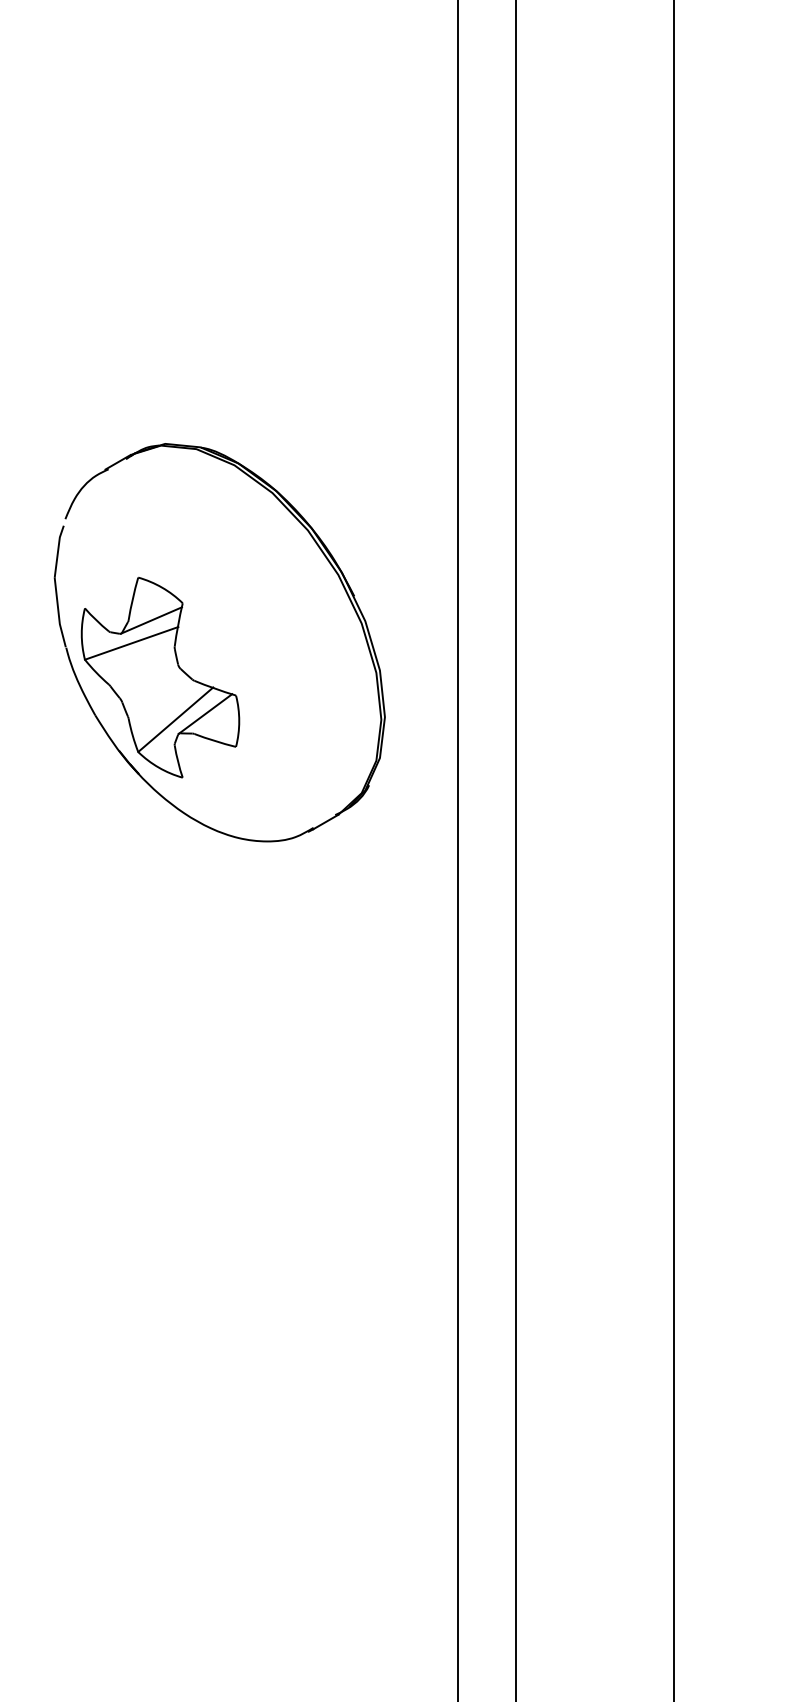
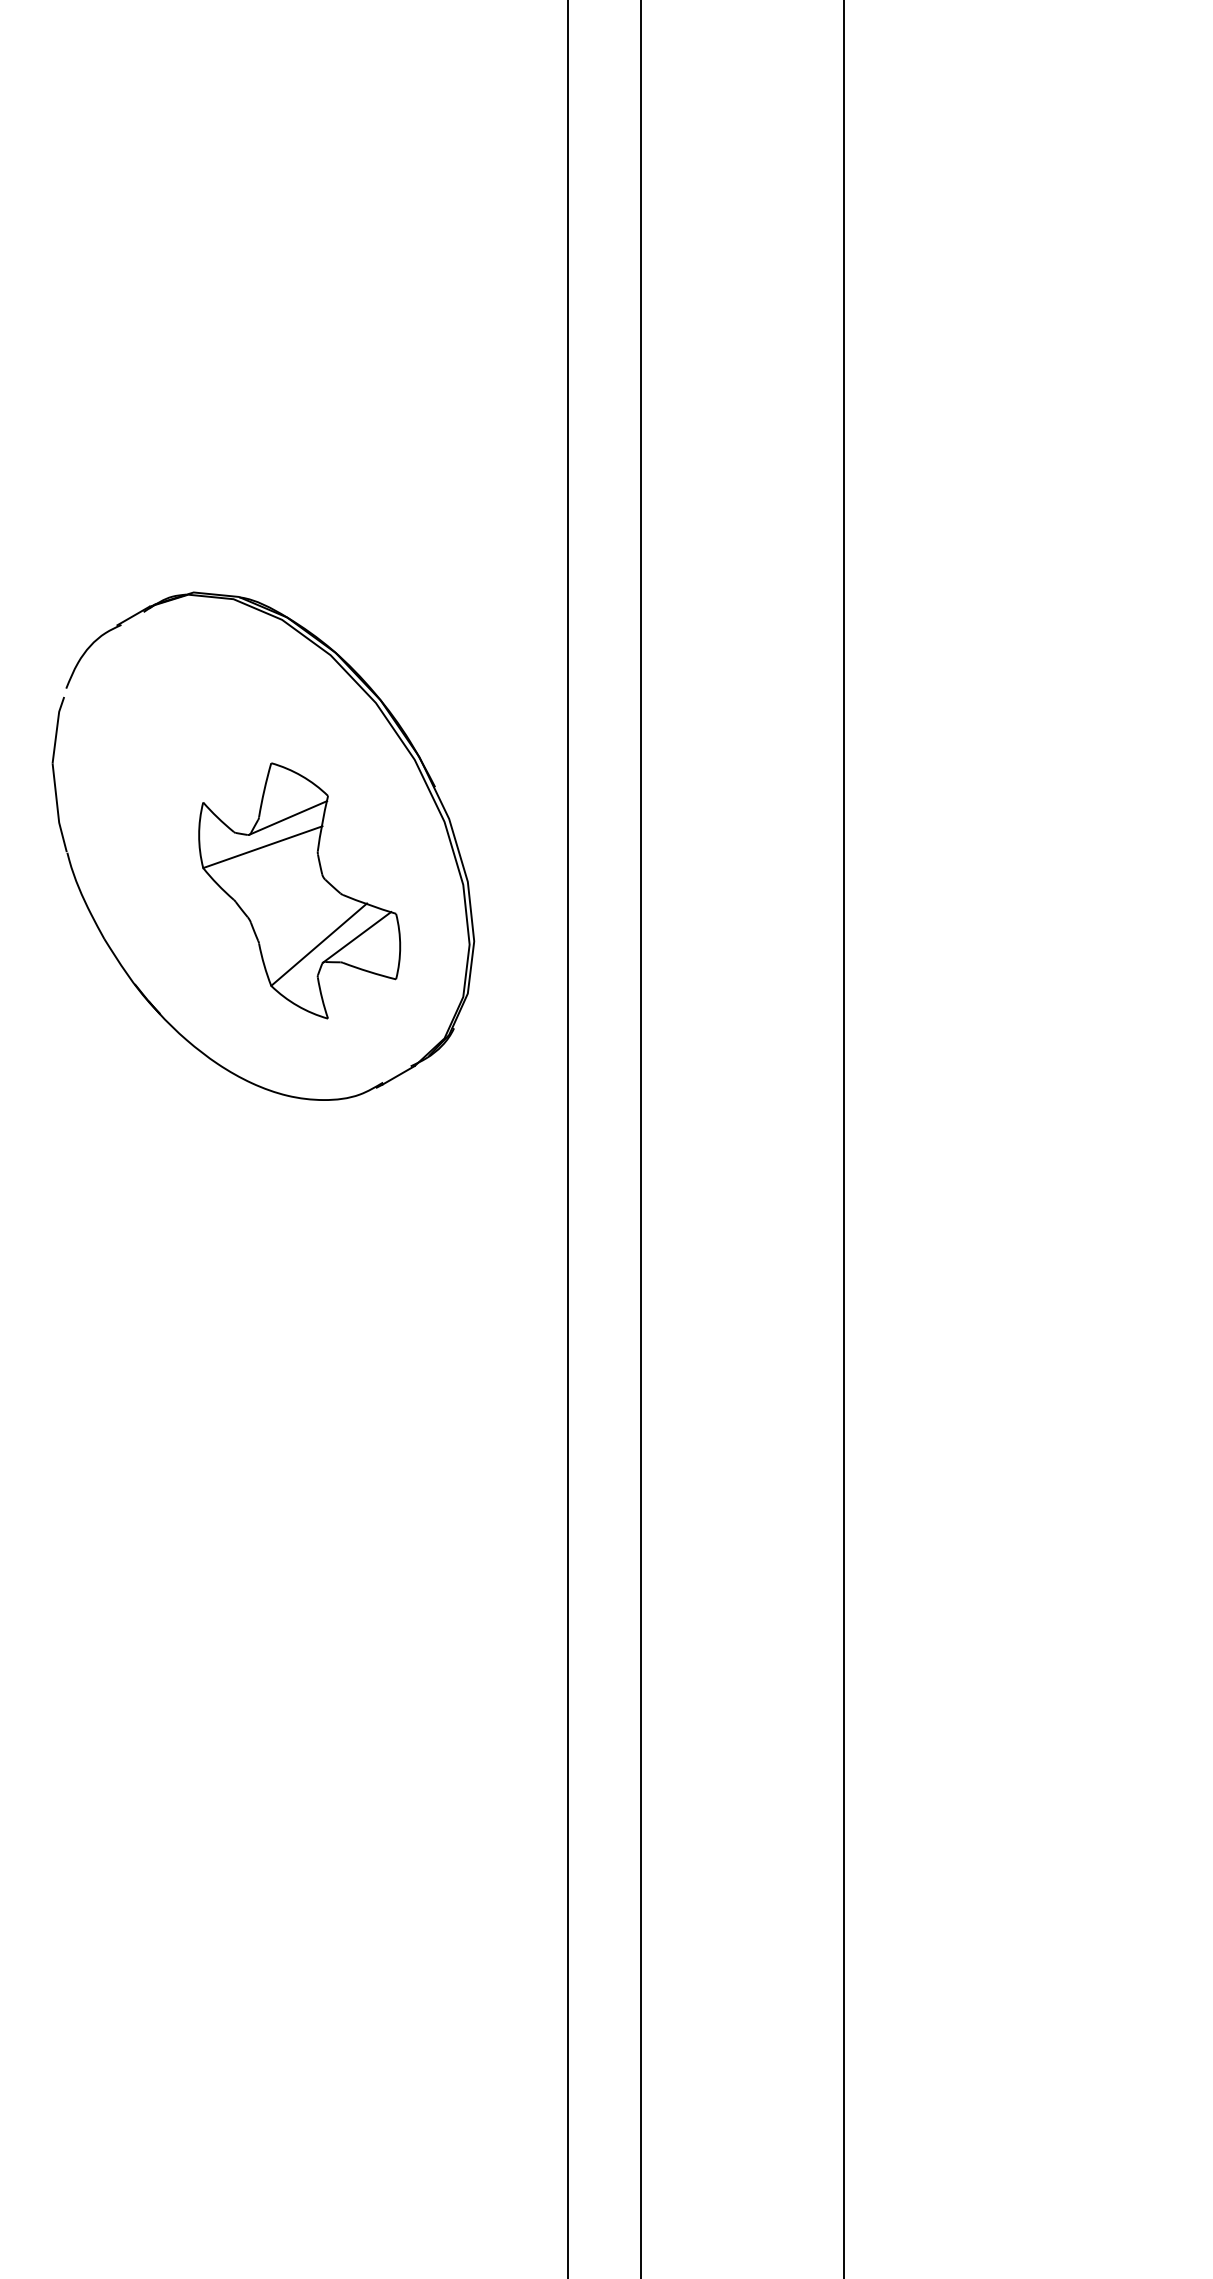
part: (160, 677) -> (299, 890), moved

